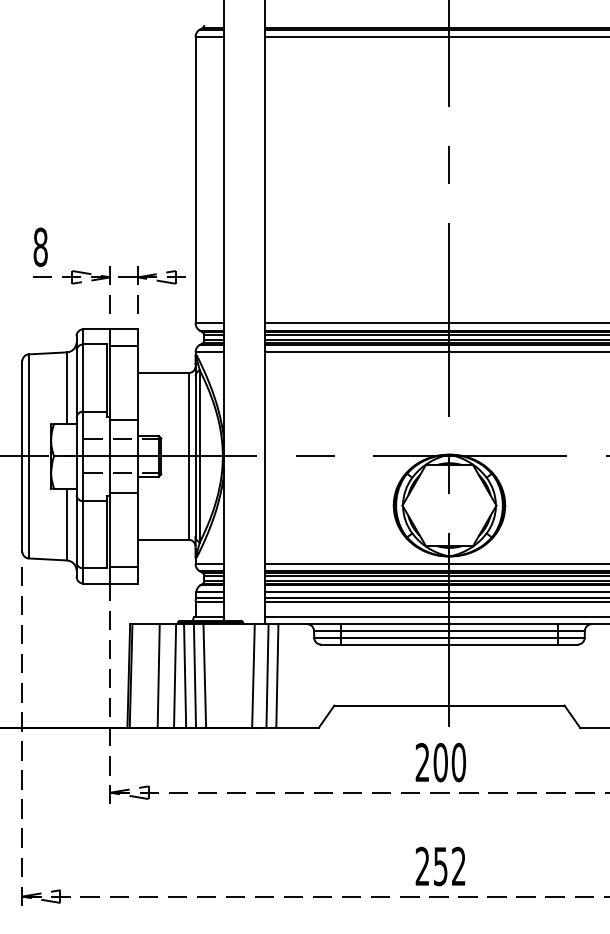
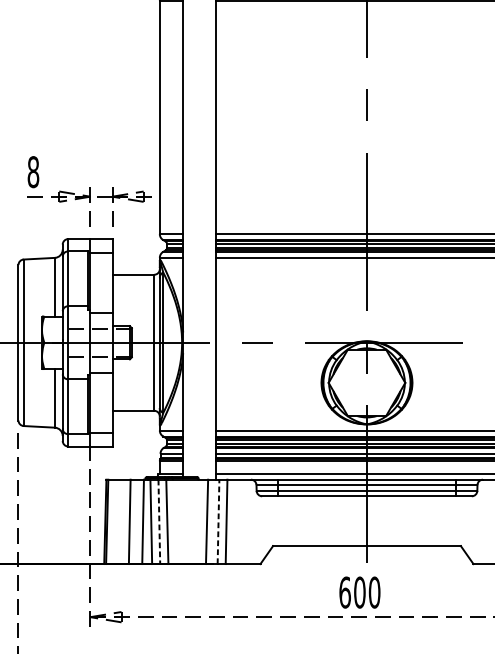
line: (194, 675) -> (158, 521), solid -> dashed
line: (267, 675) -> (218, 521), solid -> dashed
text: (422, 762) -> (344, 592), 200 -> 600

